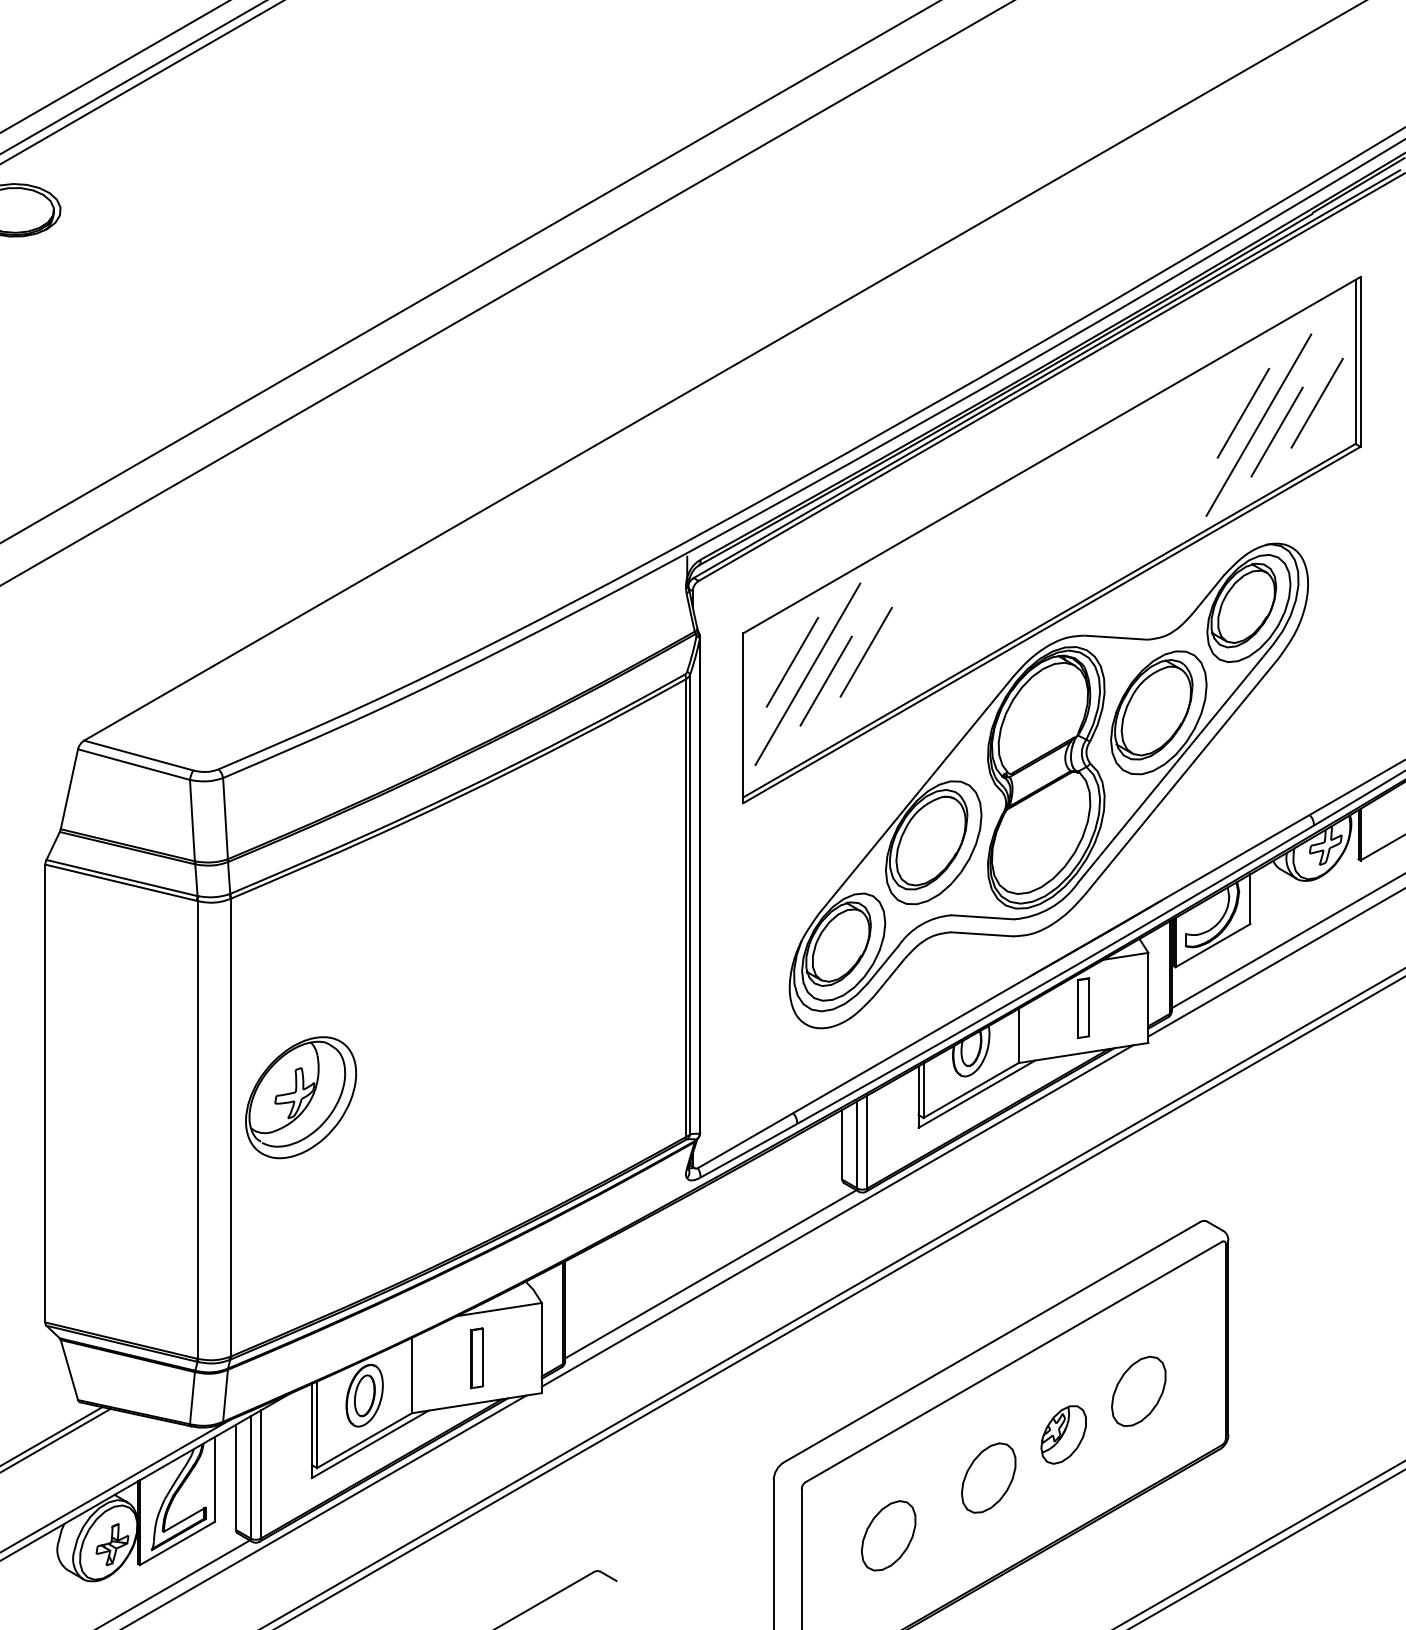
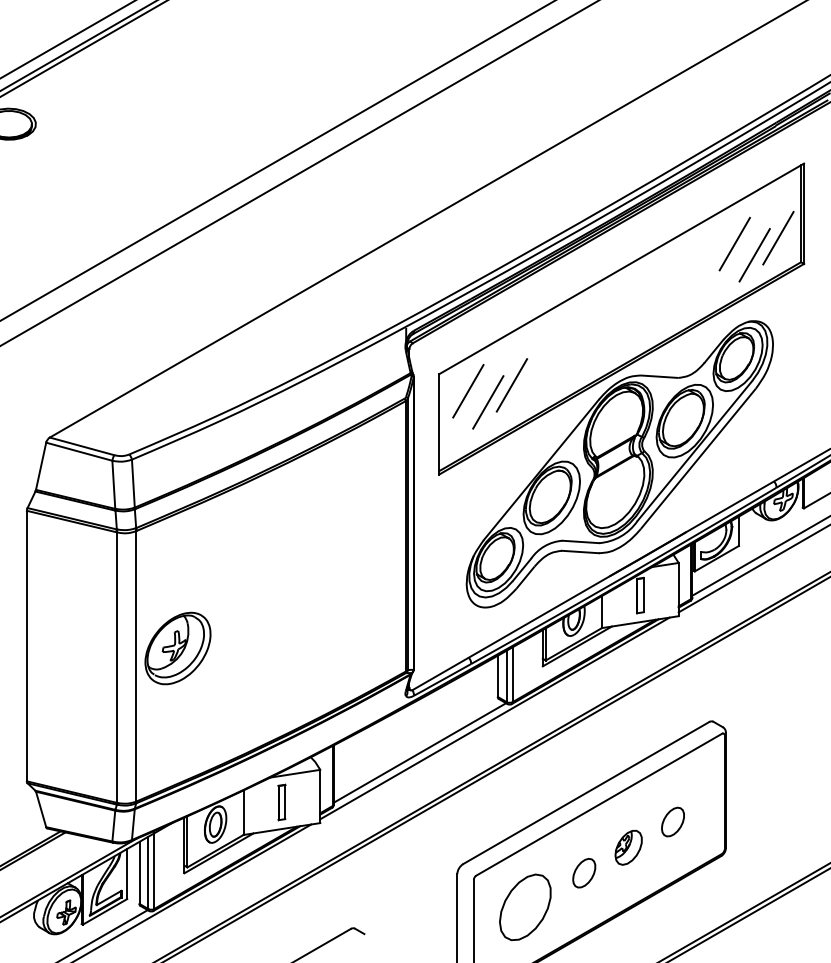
line: (1258, 424) -> (743, 250), removed
line: (807, 672) -> (477, 397), removed
part: (1137, 1390) -> (672, 821), size x0.7
part: (987, 1476) -> (583, 872), size x0.7
part: (887, 1535) -> (524, 907), size x1.6

